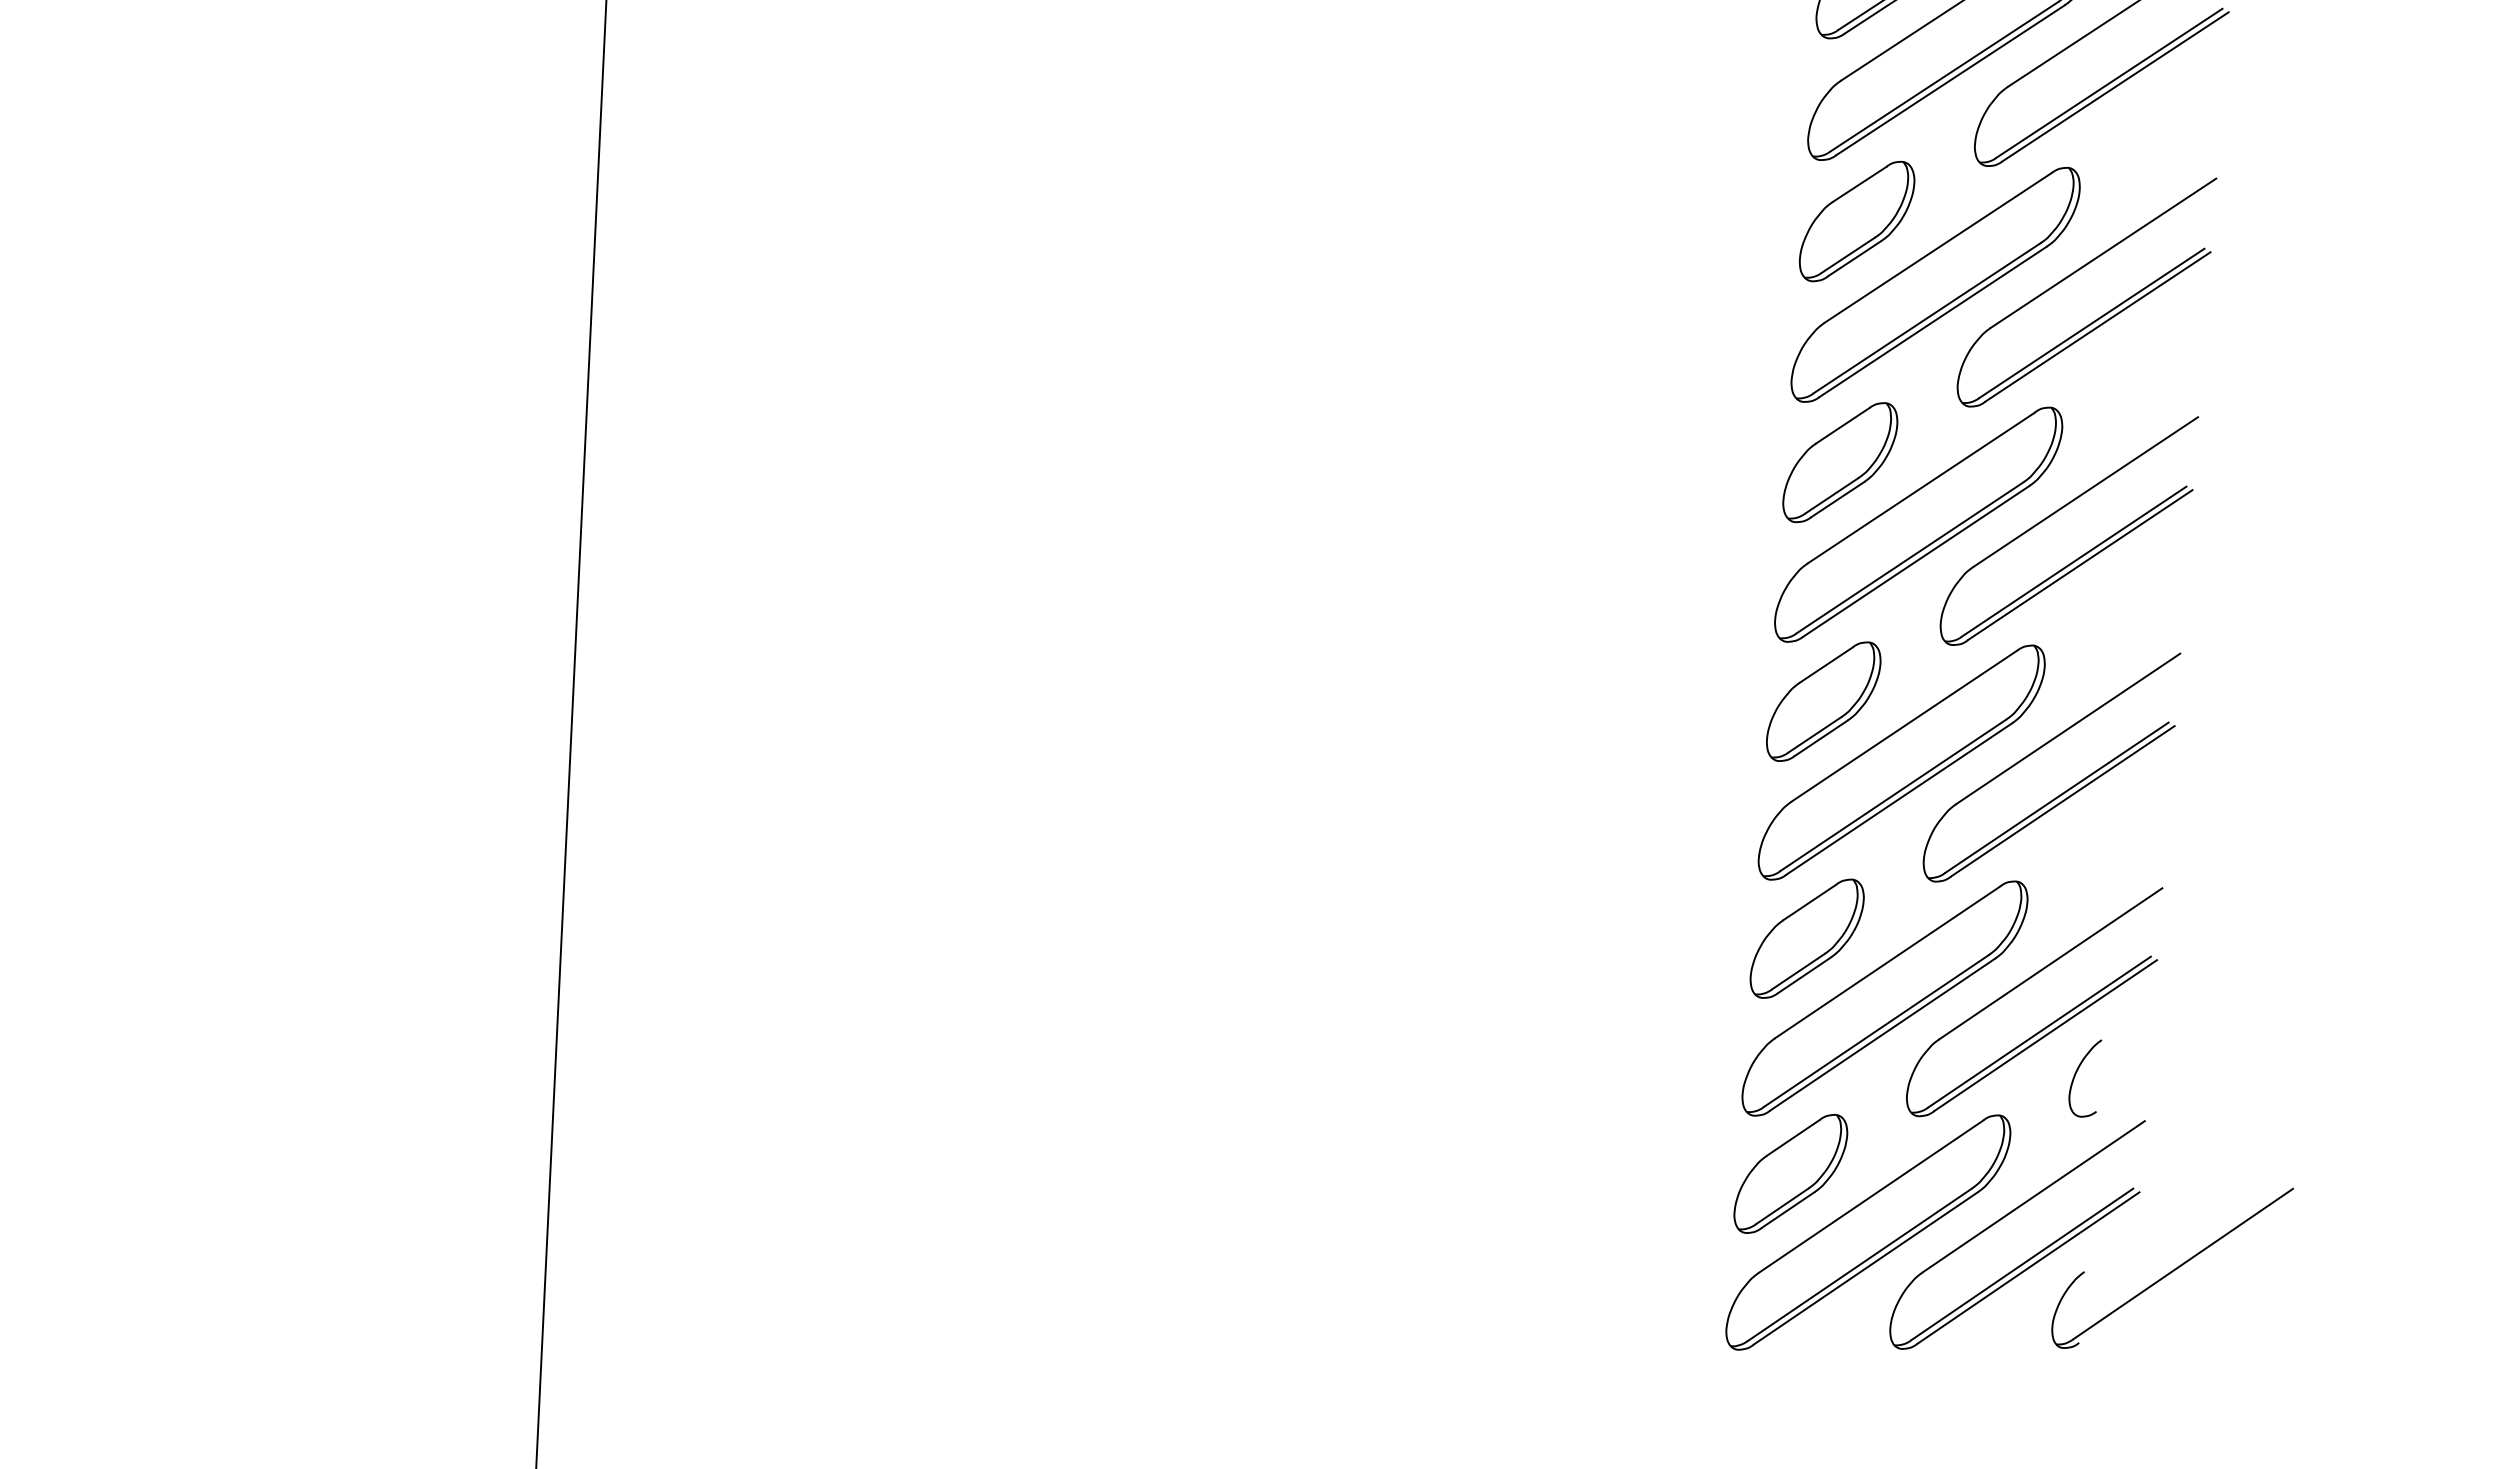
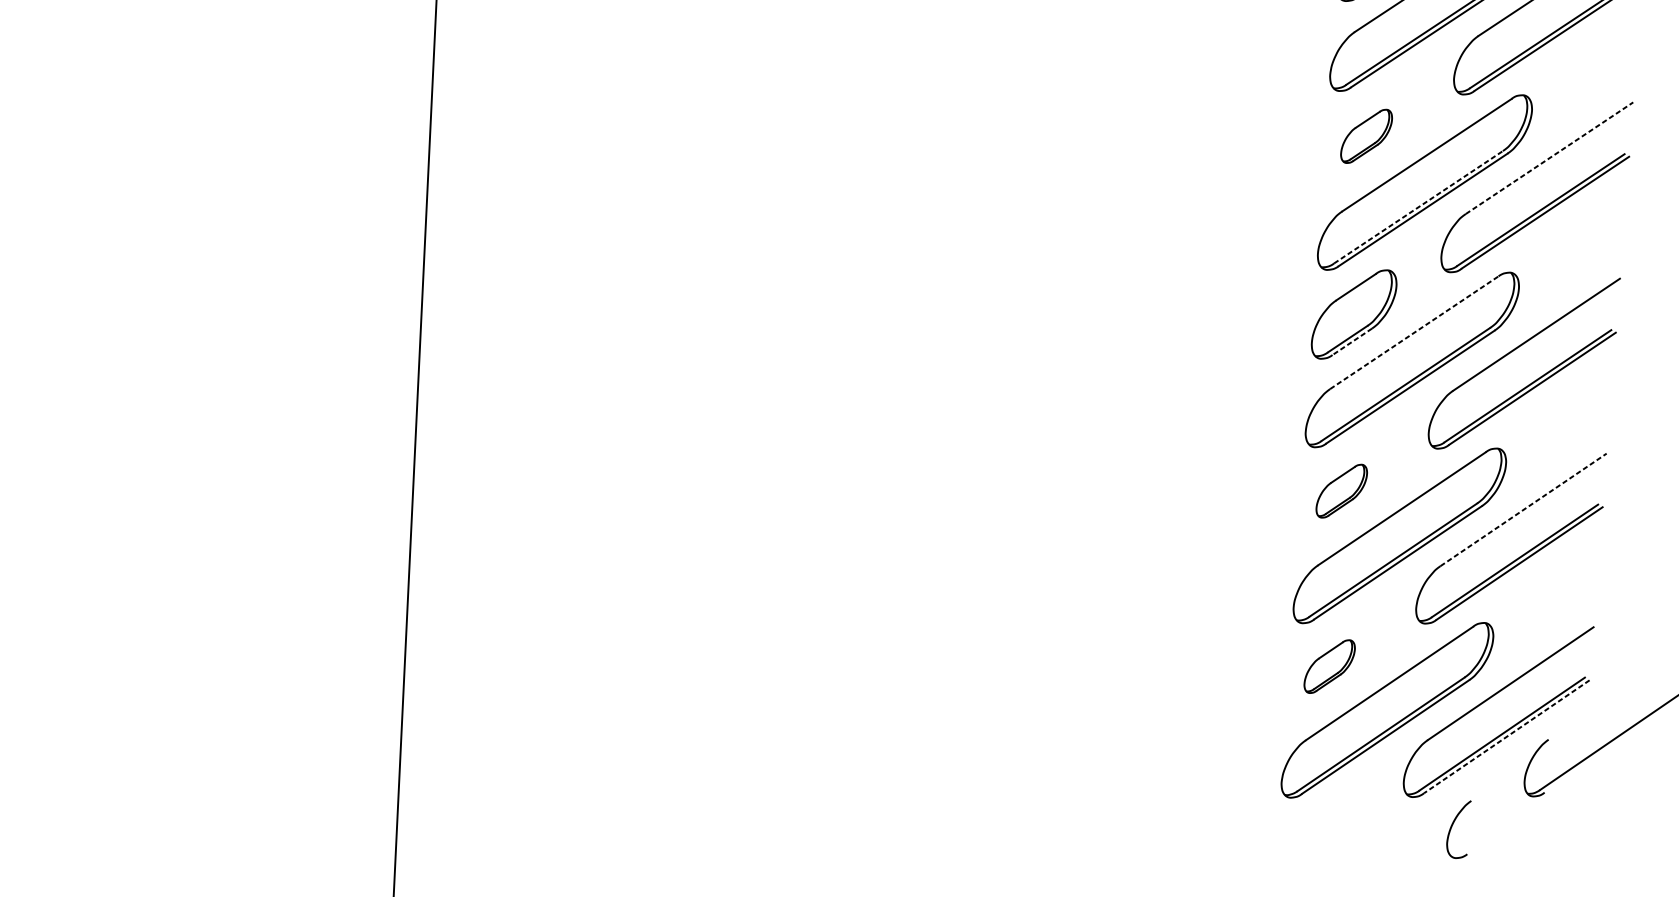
part: (1840, 462) -> (1366, 136), size x0.6
line: (2085, 492) -> (1549, 158), solid -> dashed
line: (1910, 557) -> (1418, 207), solid -> dashed
line: (1904, 726) -> (1414, 333), solid -> dashed
line: (1821, 738) -> (1352, 341), solid -> dashed
part: (1806, 938) -> (1341, 491), size x0.6
line: (2050, 963) -> (1523, 509), solid -> dashed
curve: (2076, 1074) -> (1452, 826), moved
part: (1790, 1173) -> (1329, 666), size x0.6
line: (2028, 1268) -> (1506, 737), solid -> dashed

